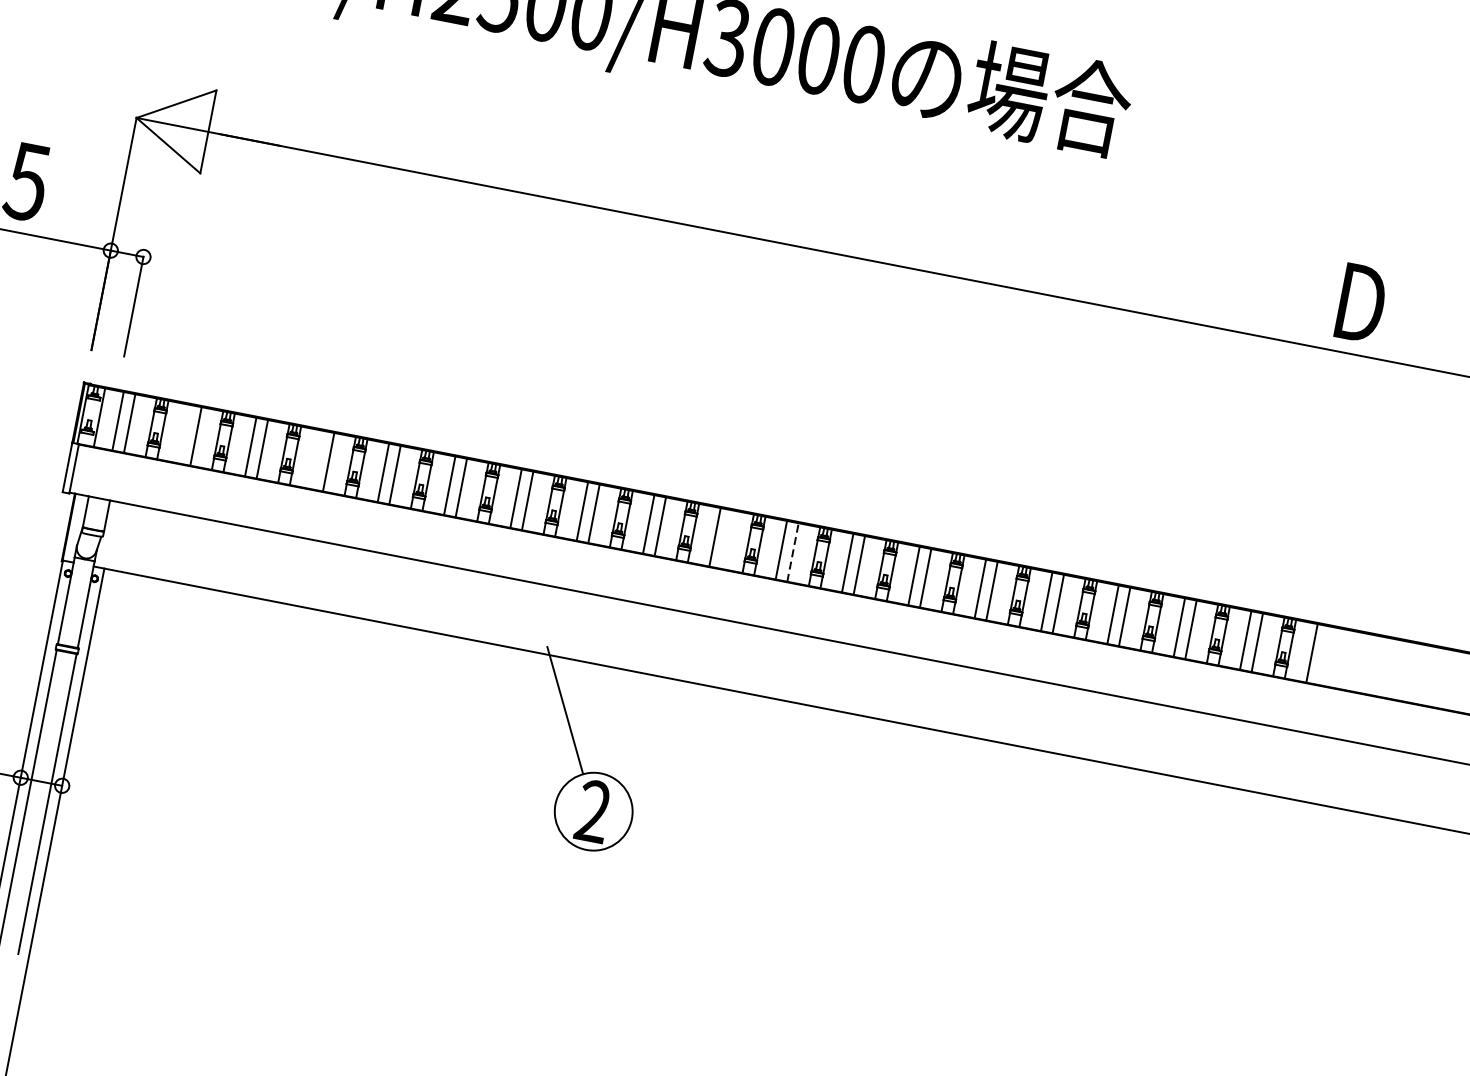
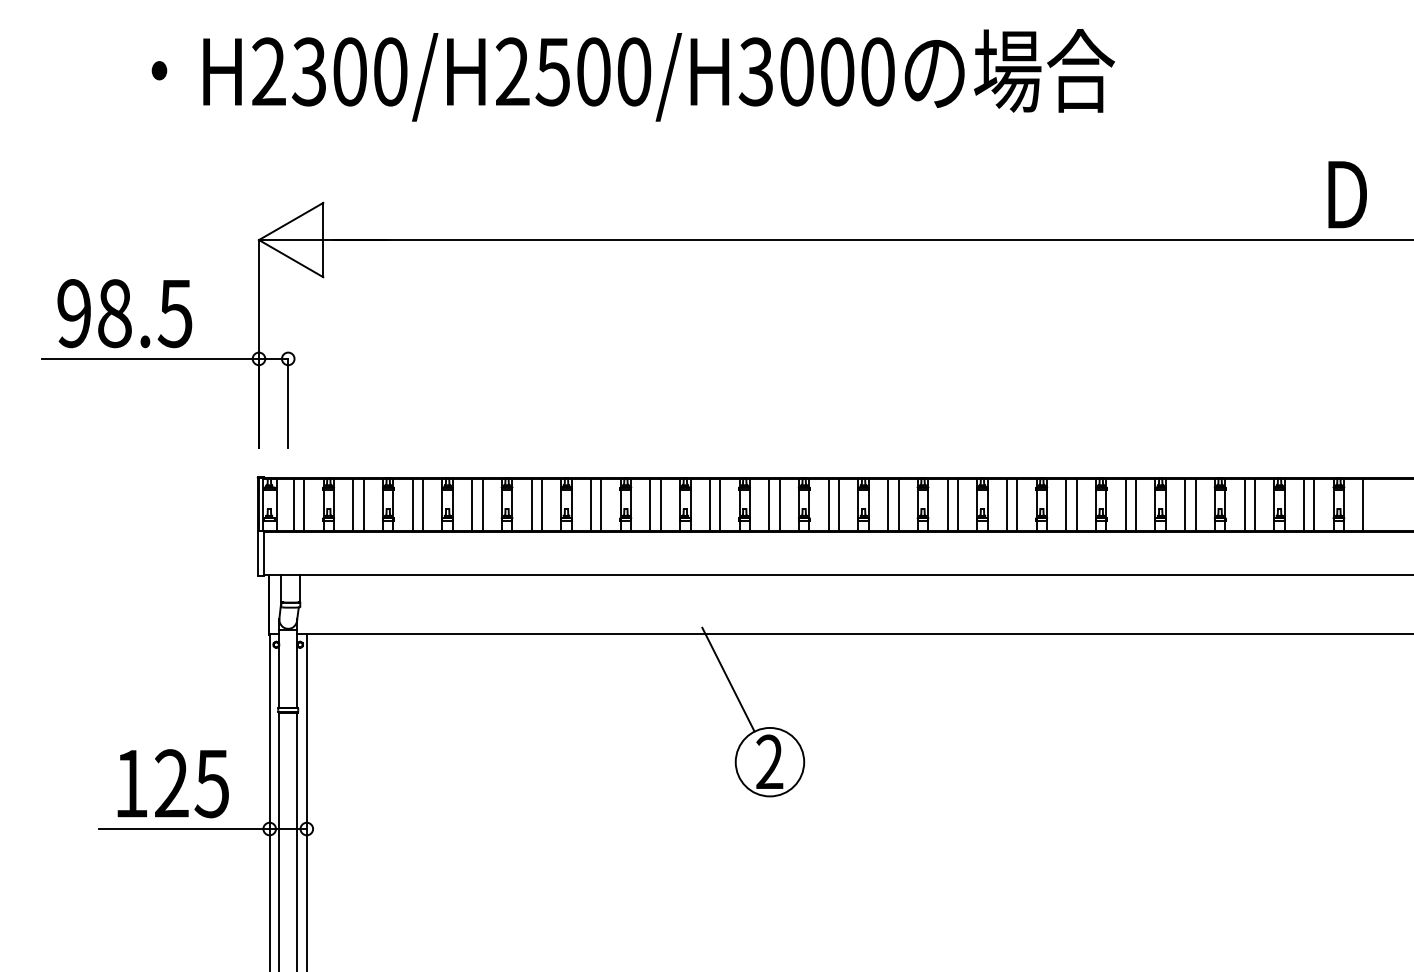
line: (184, 433) -> (353, 504), added
line: (317, 459) -> (472, 504), added
line: (727, 539) -> (839, 504), added
line: (793, 551) -> (898, 504), dashed -> solid

